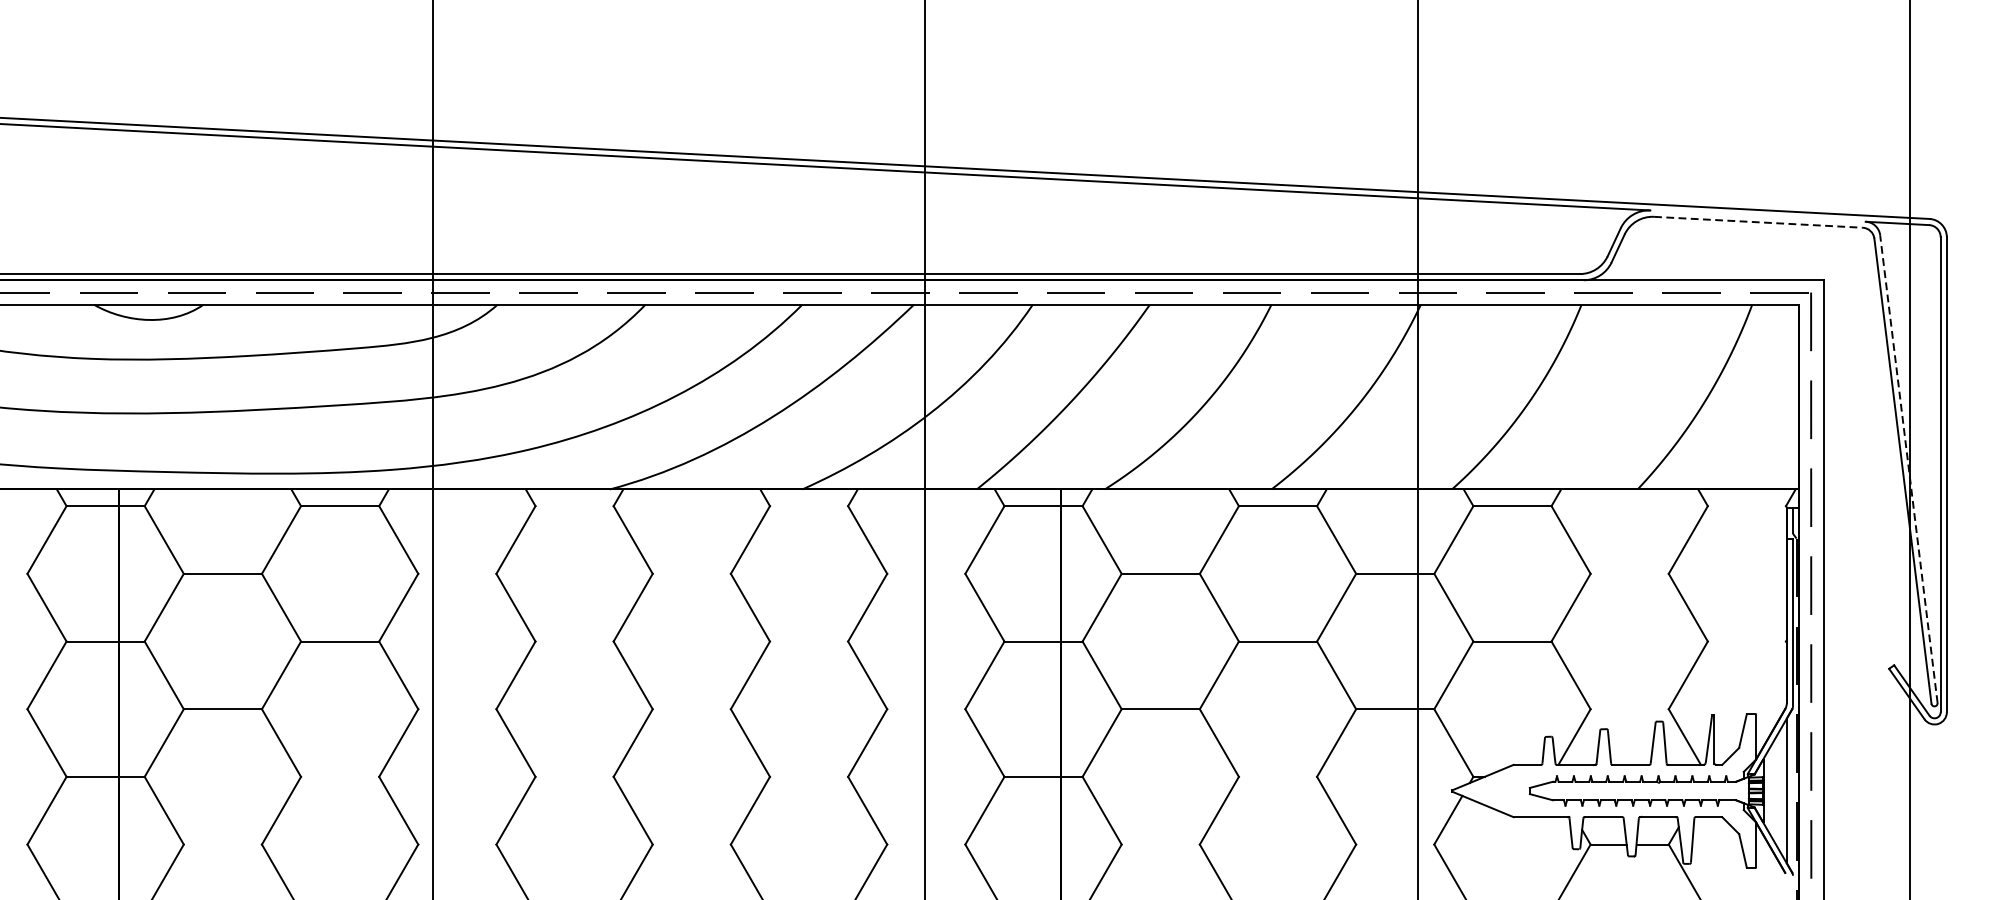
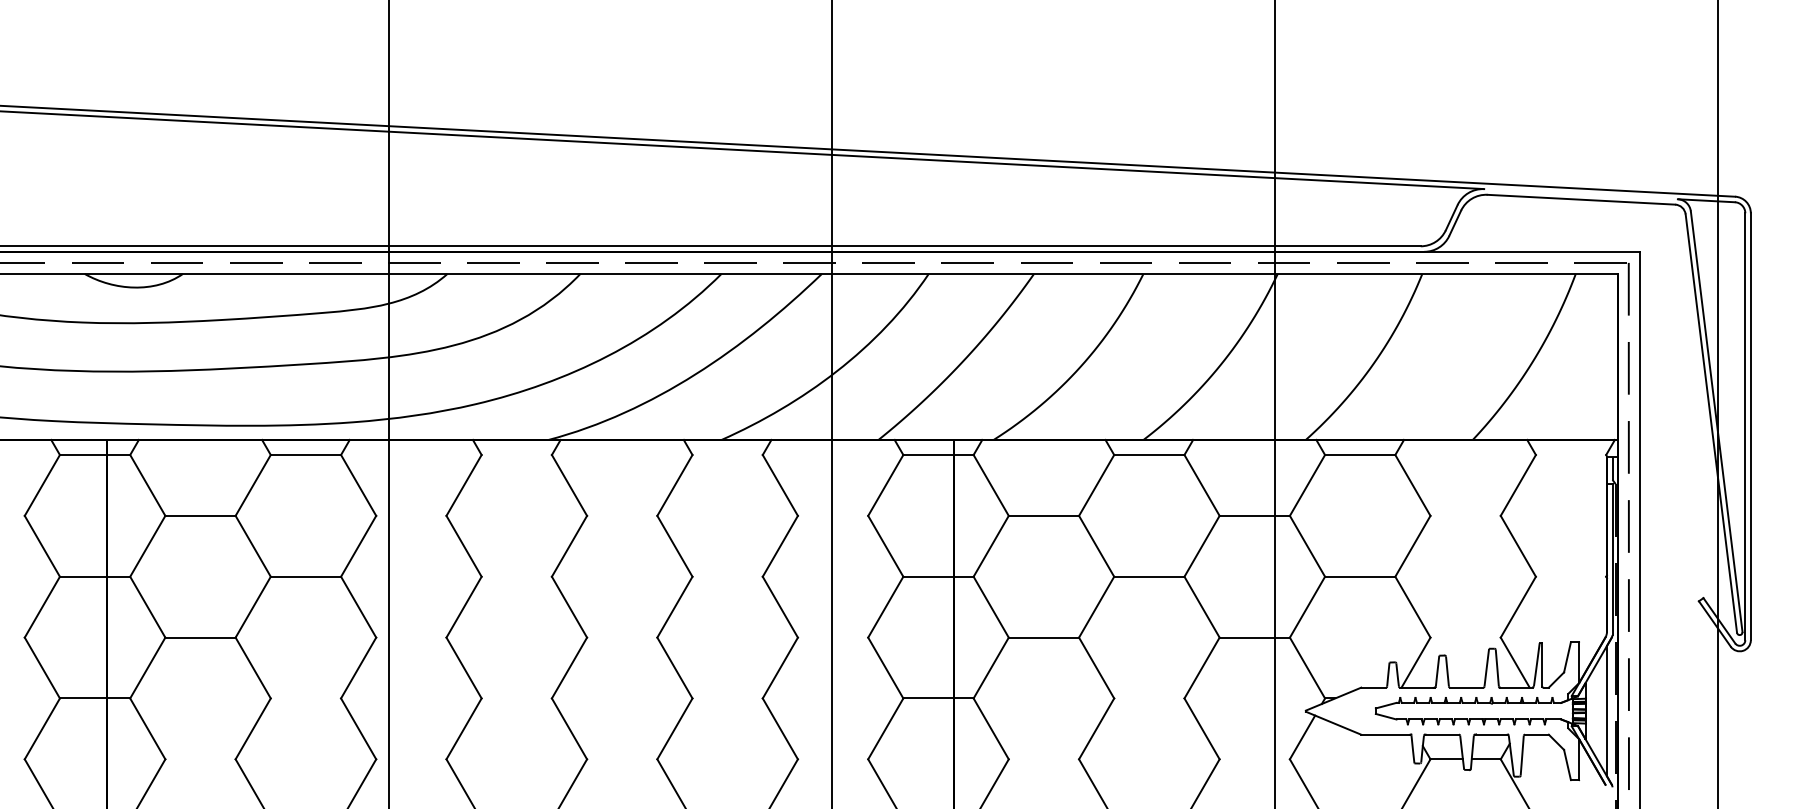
line: (1758, 222) -> (1581, 199), dashed -> solid
line: (1908, 468) -> (1716, 421), dashed -> solid

